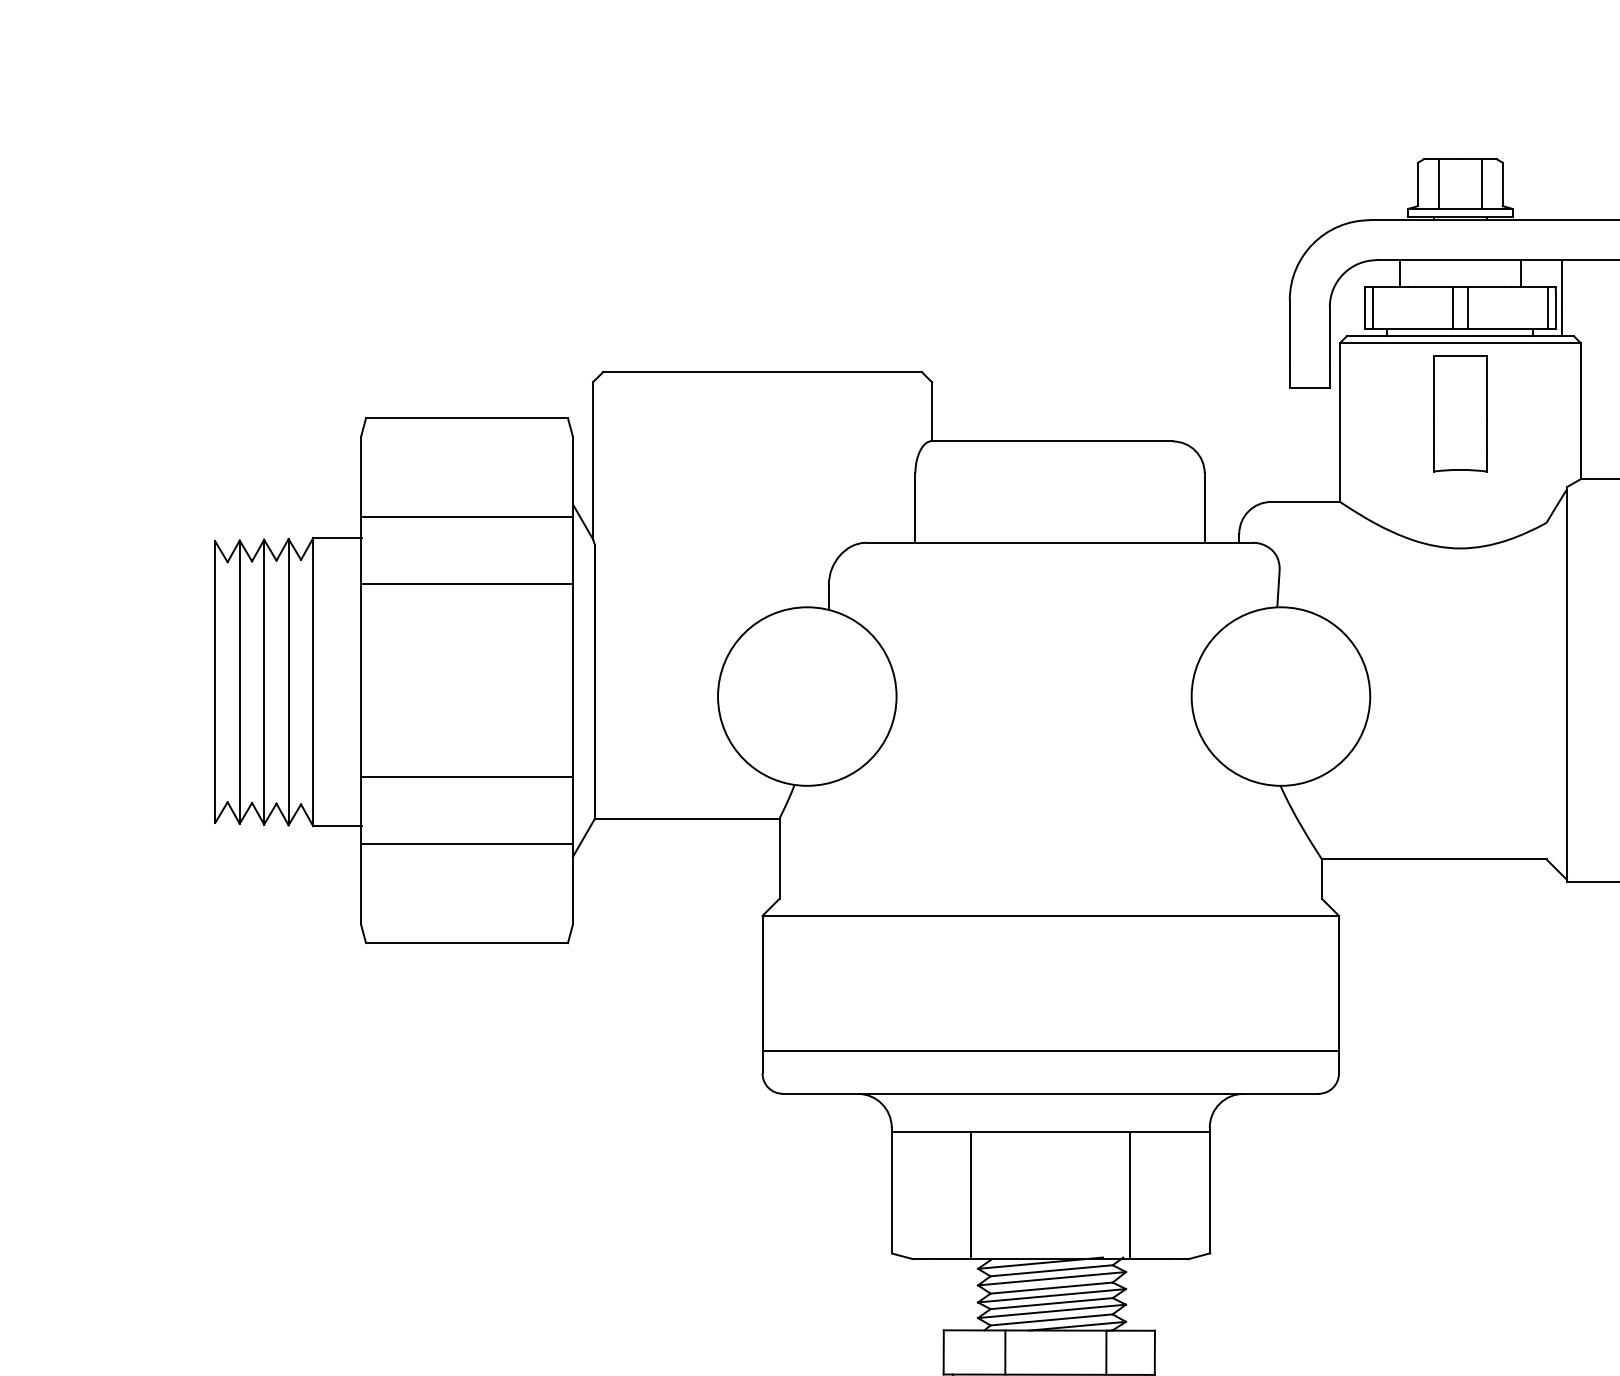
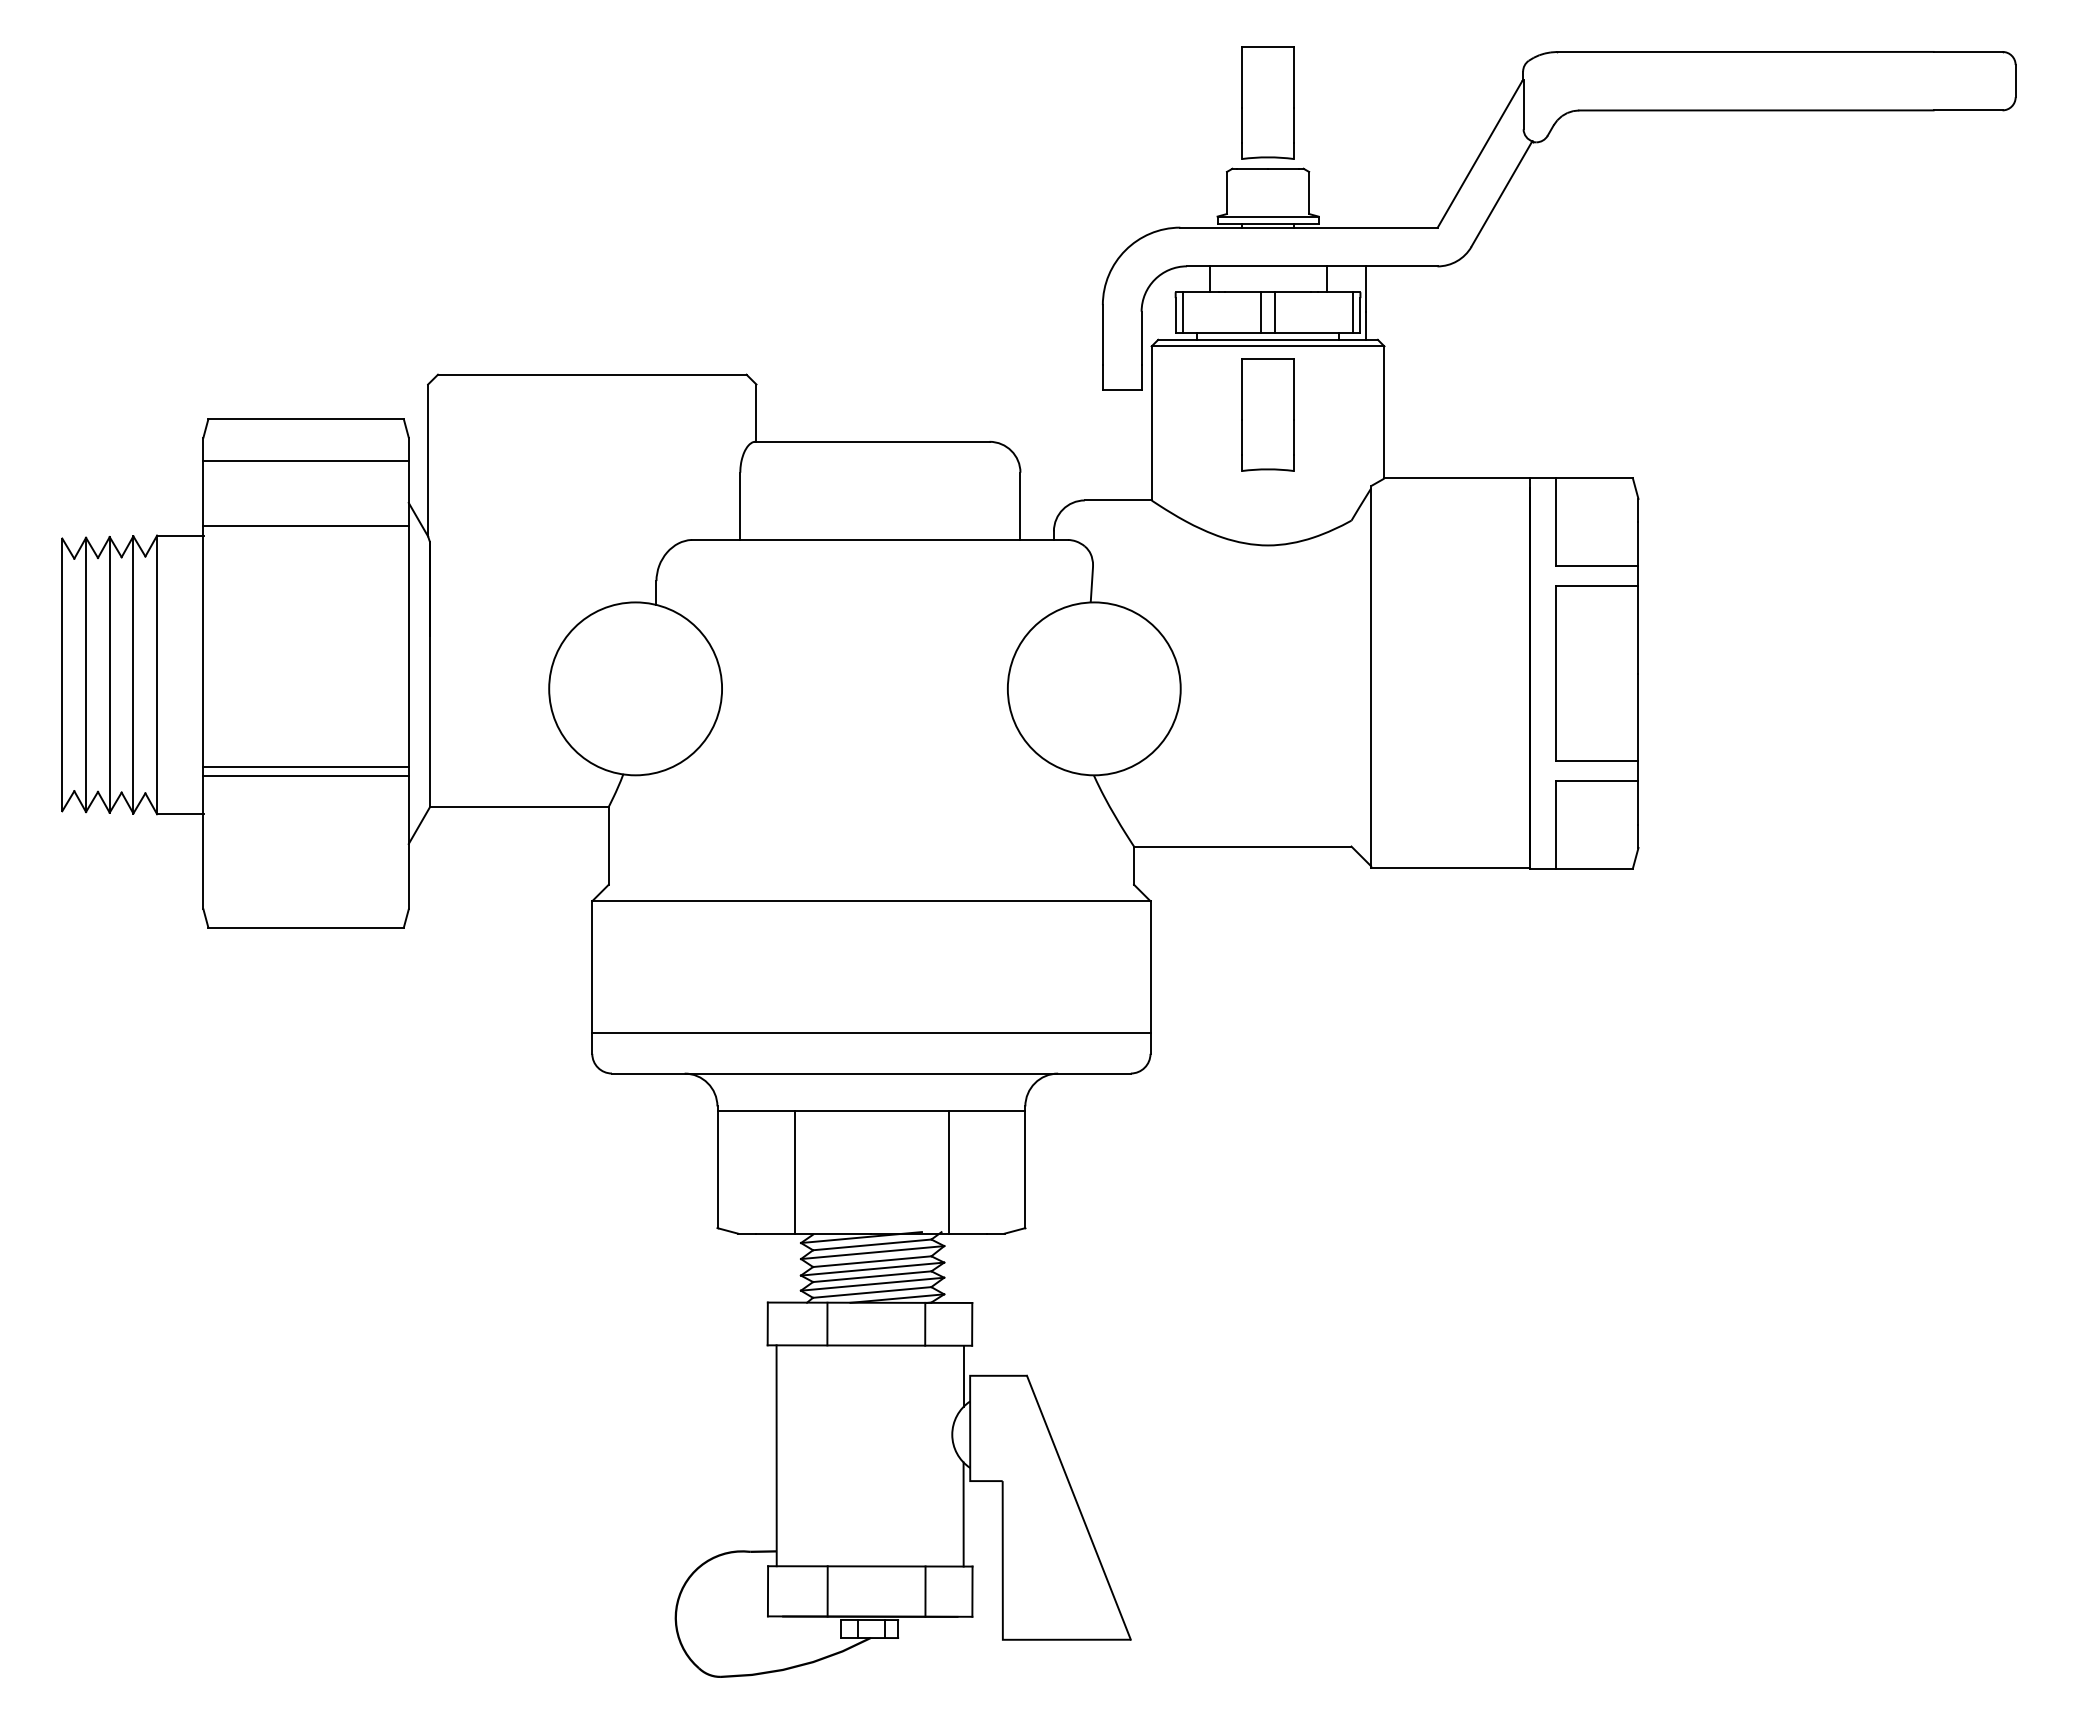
part: (1459, 91) -> (1267, 102), added
line: (1439, 183) -> (1247, 192), removed
line: (1481, 183) -> (1288, 192), removed
line: (466, 517) -> (305, 461), moved
line: (466, 584) -> (305, 526), moved
line: (466, 843) -> (305, 775), moved

